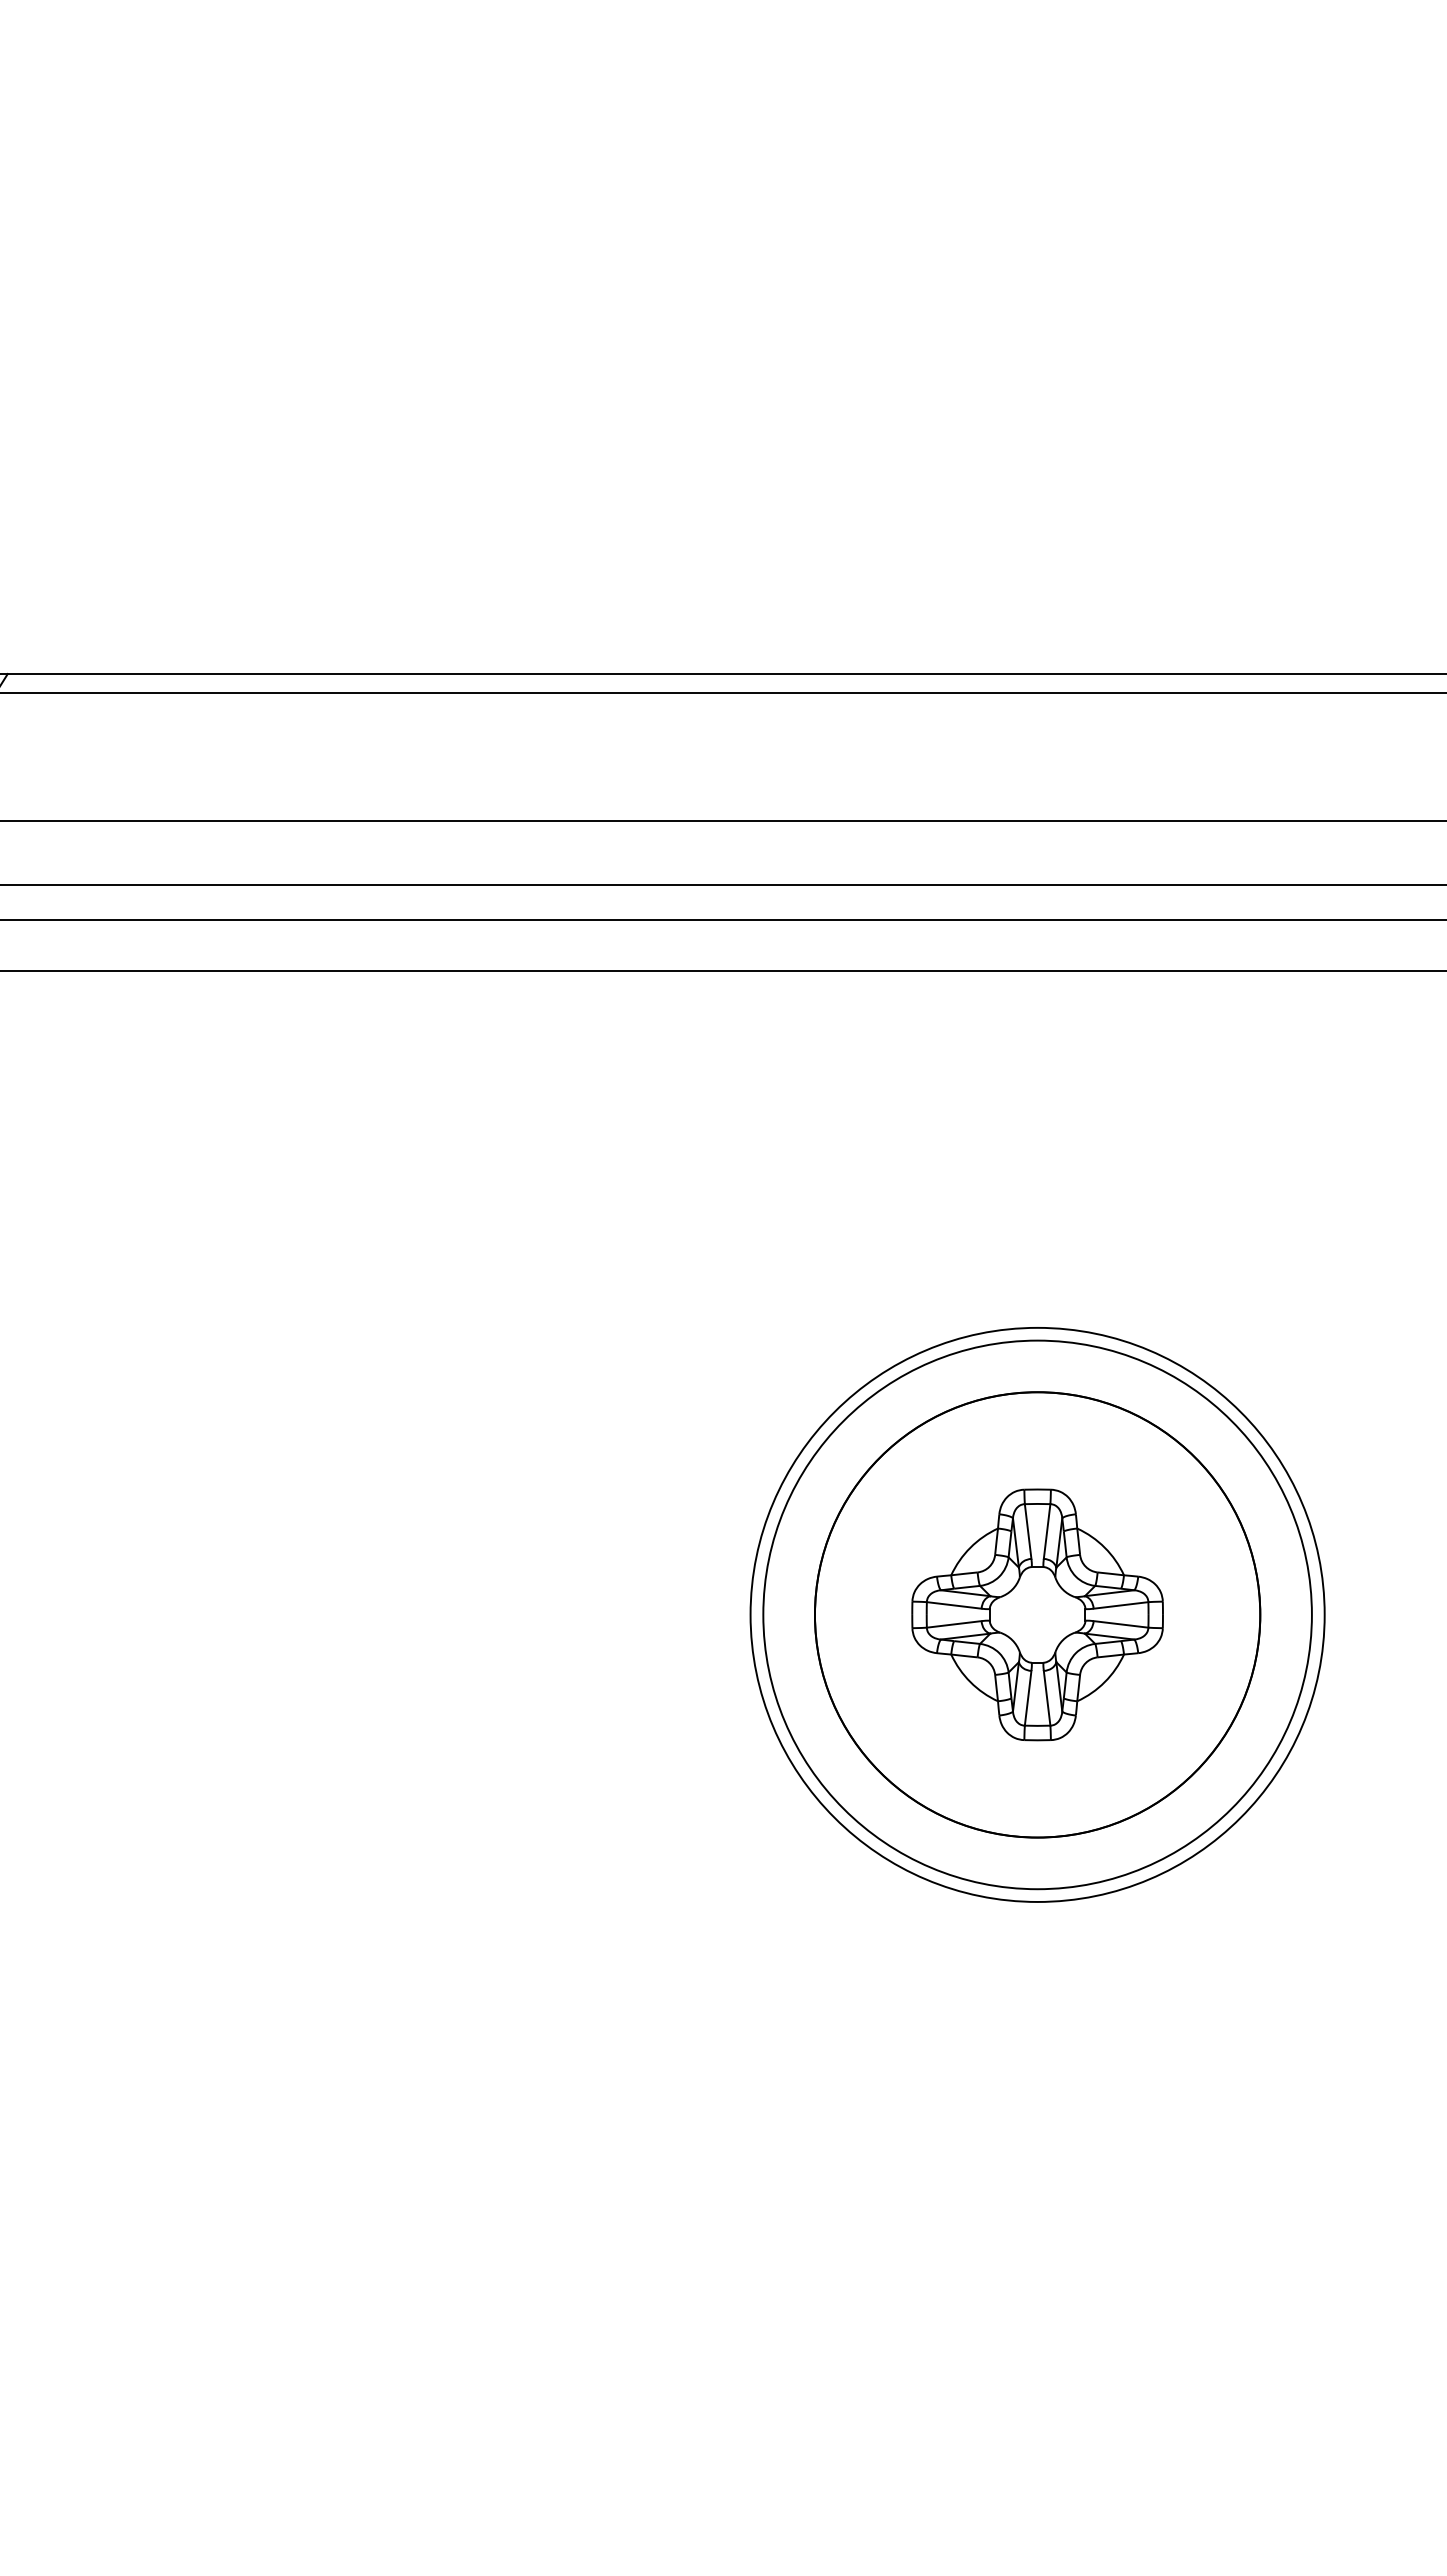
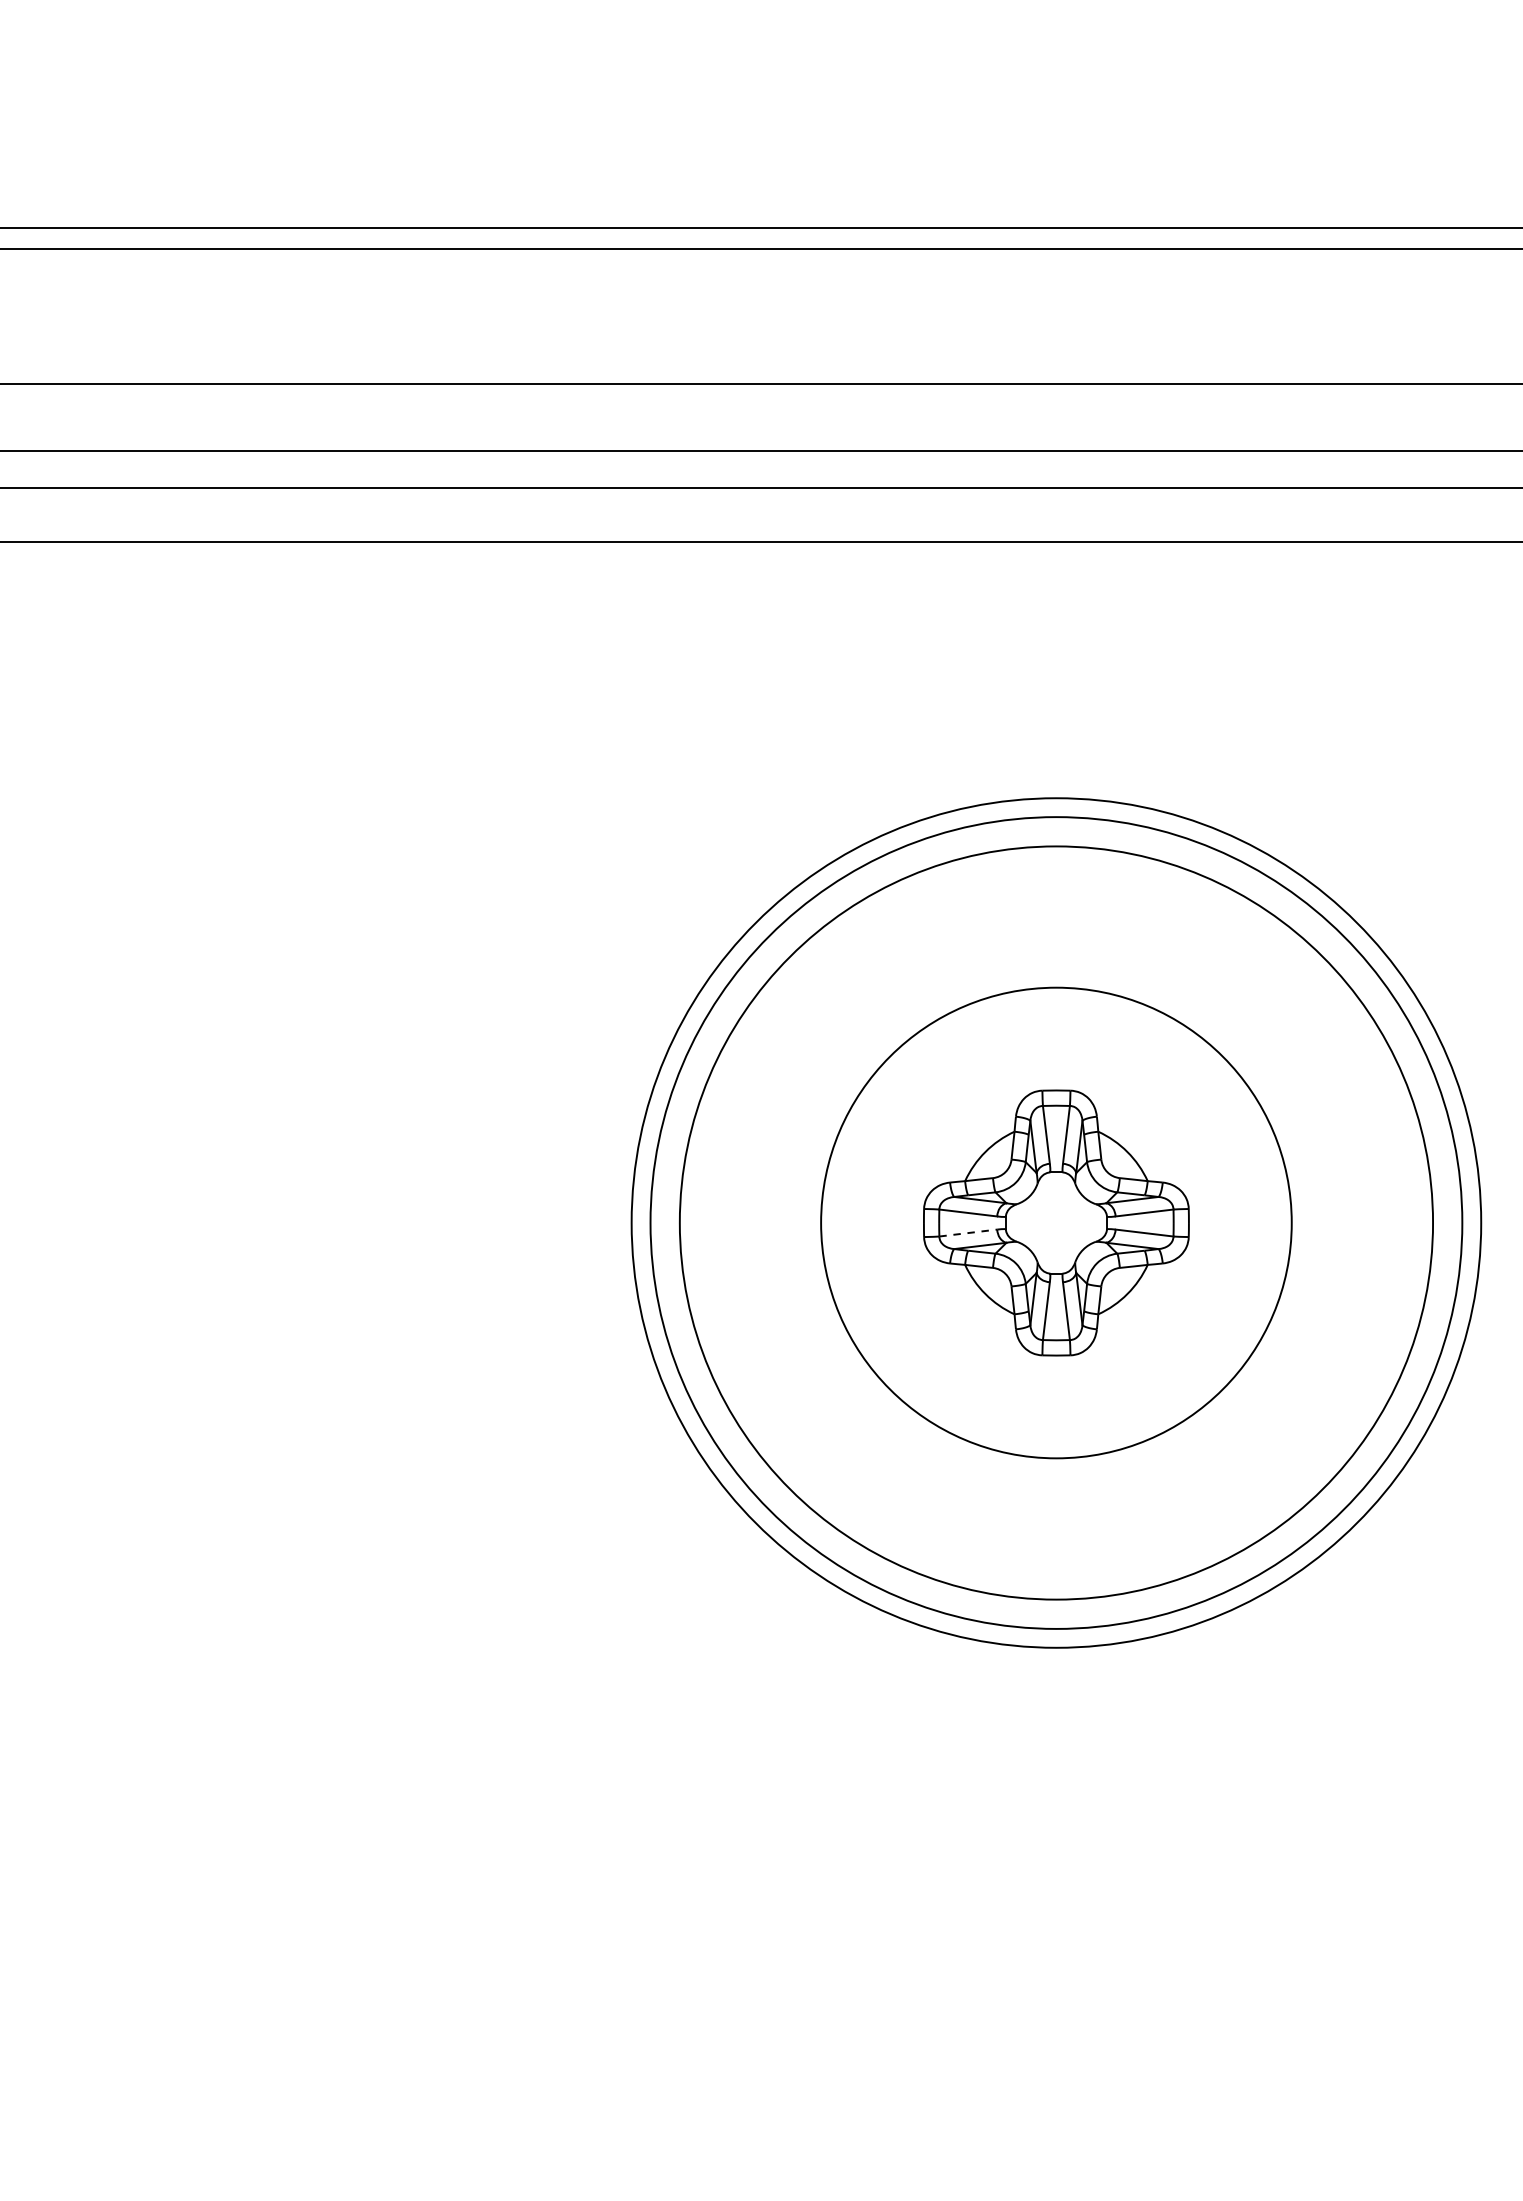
circle: (1037, 1614) -> (1056, 1222), size x1.4
circle: (1037, 1614) -> (1056, 1222), size x1.4
circle: (1037, 1614) -> (1056, 1222), size x1.6
line: (954, 1624) -> (968, 1233), solid -> dashed

